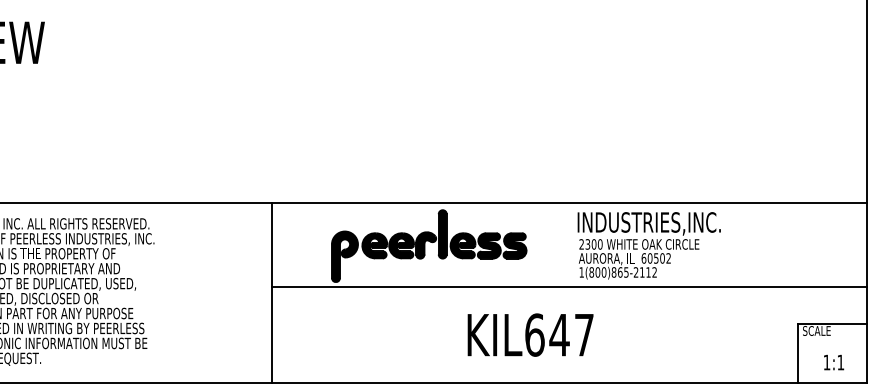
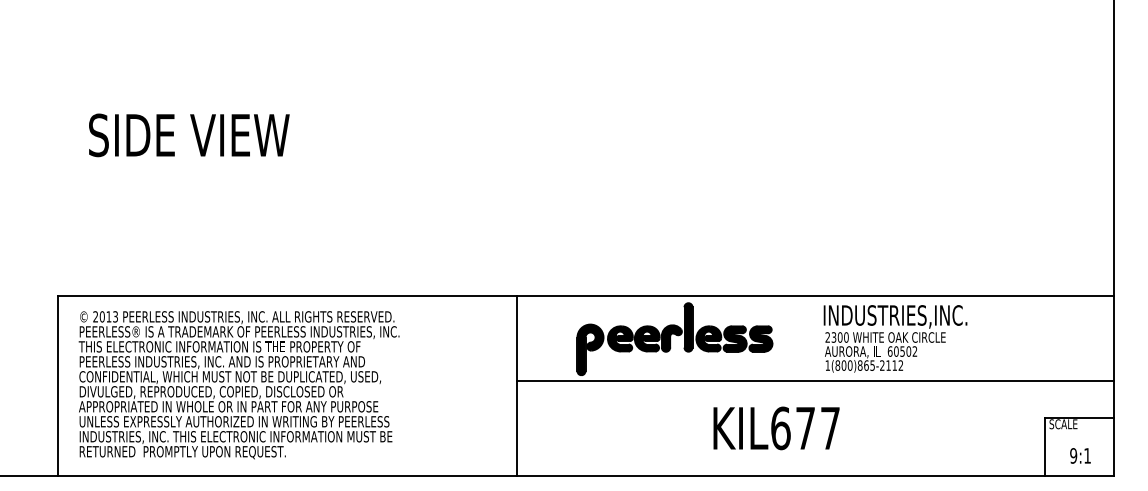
text: (559, 335) -> (805, 428), KIL647 -> KIL677
text: (826, 362) -> (1073, 455), 1:1 -> 9:1

